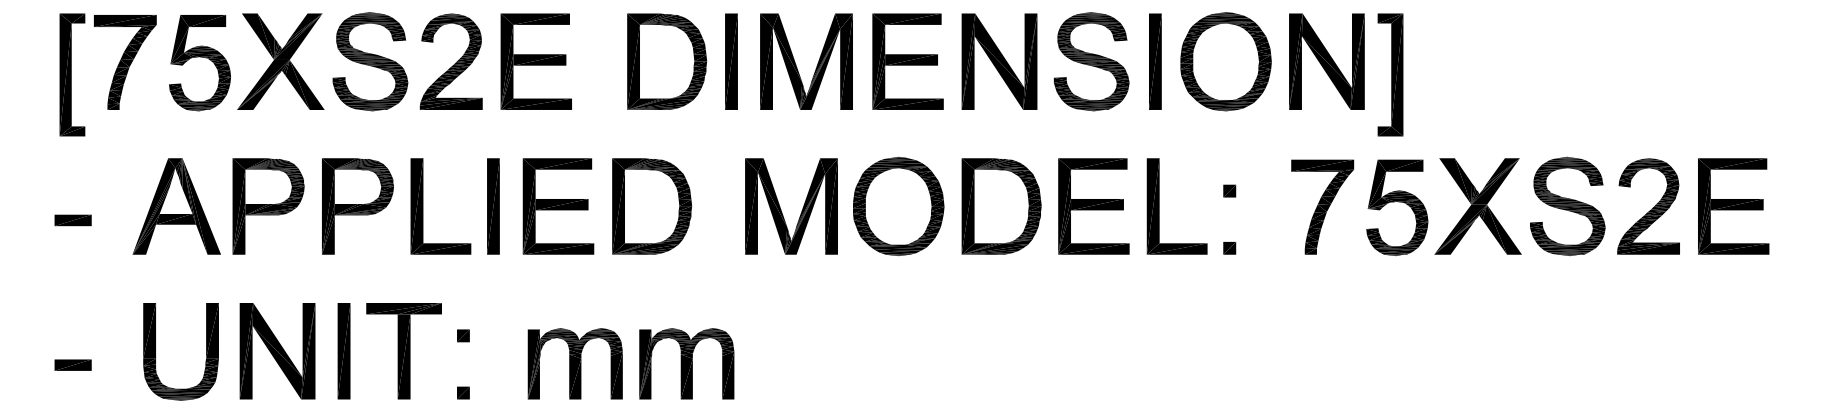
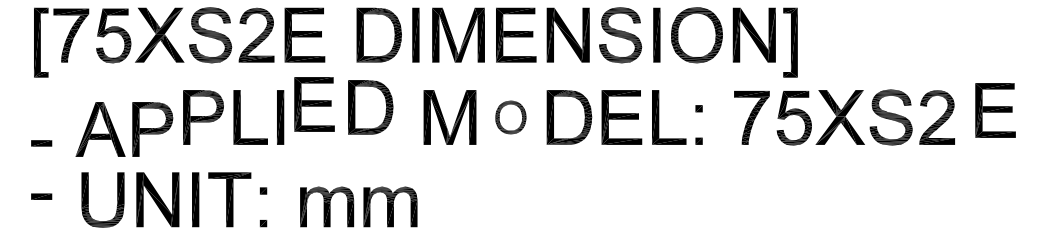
part: (232, 206) -> (132, 129), moved
part: (558, 206) -> (314, 104), moved
part: (651, 206) -> (370, 107), moved
part: (897, 206) -> (510, 117), size x0.6
part: (1733, 206) -> (995, 110), moved
part: (72, 220) -> (41, 143), moved
part: (72, 364) -> (41, 196), moved

